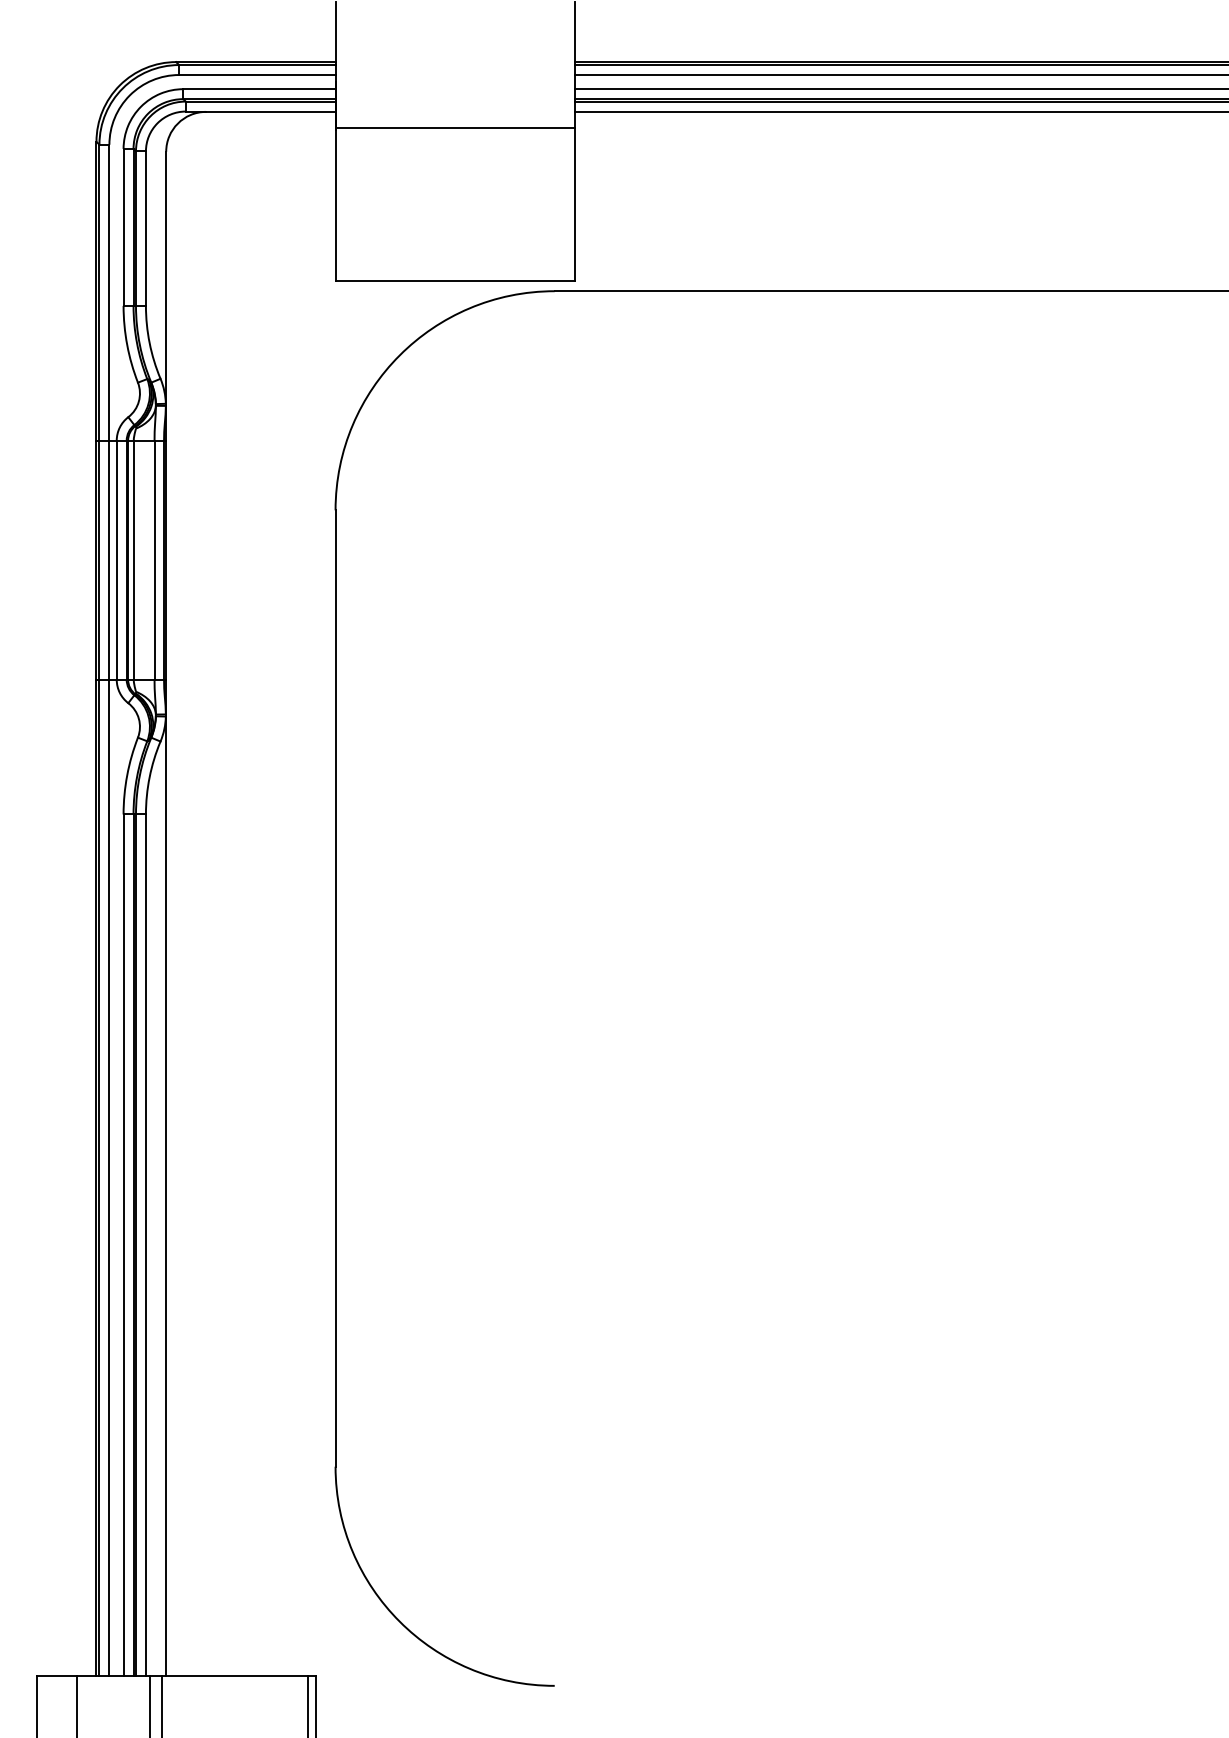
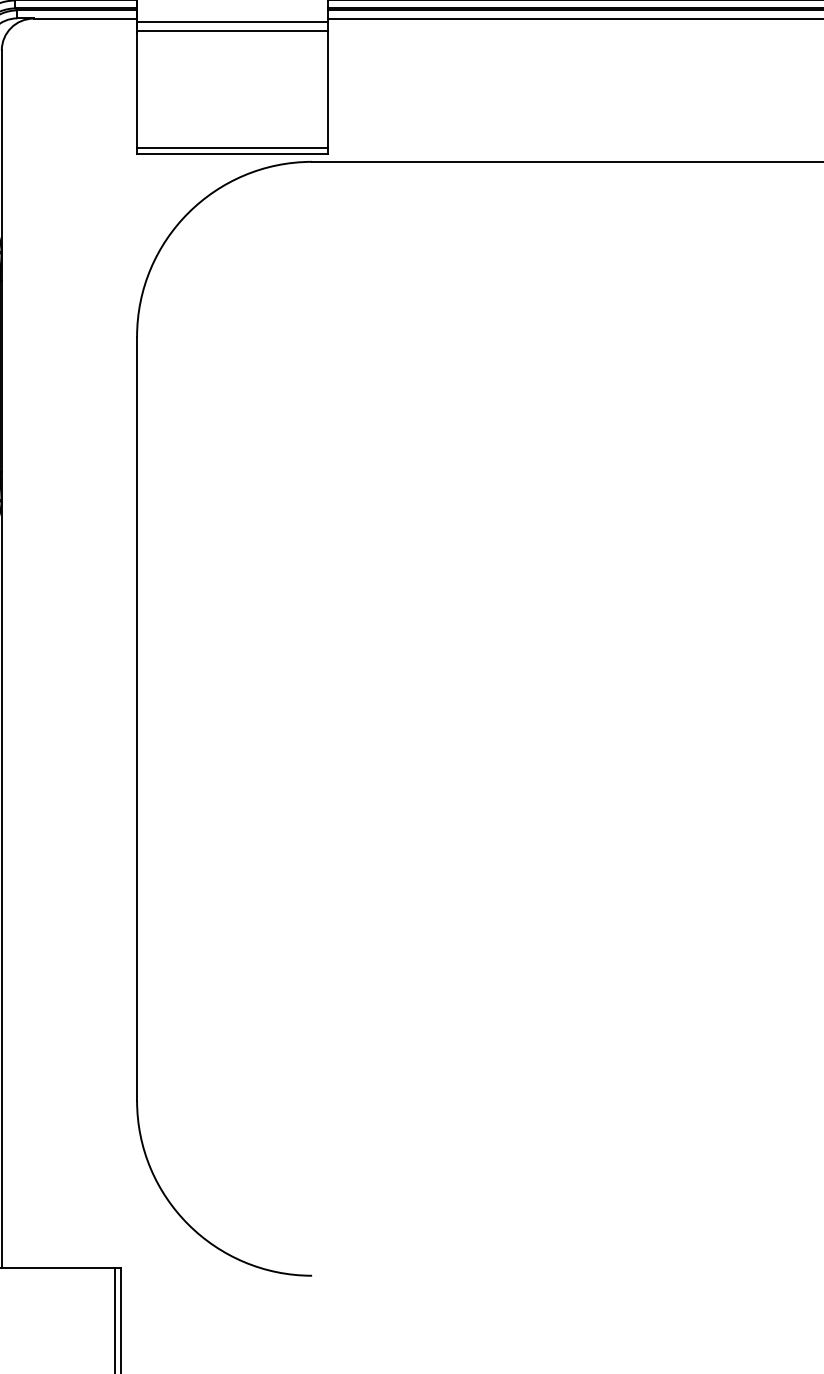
line: (454, 115) -> (232, 21), added
line: (454, 273) -> (232, 147), added

